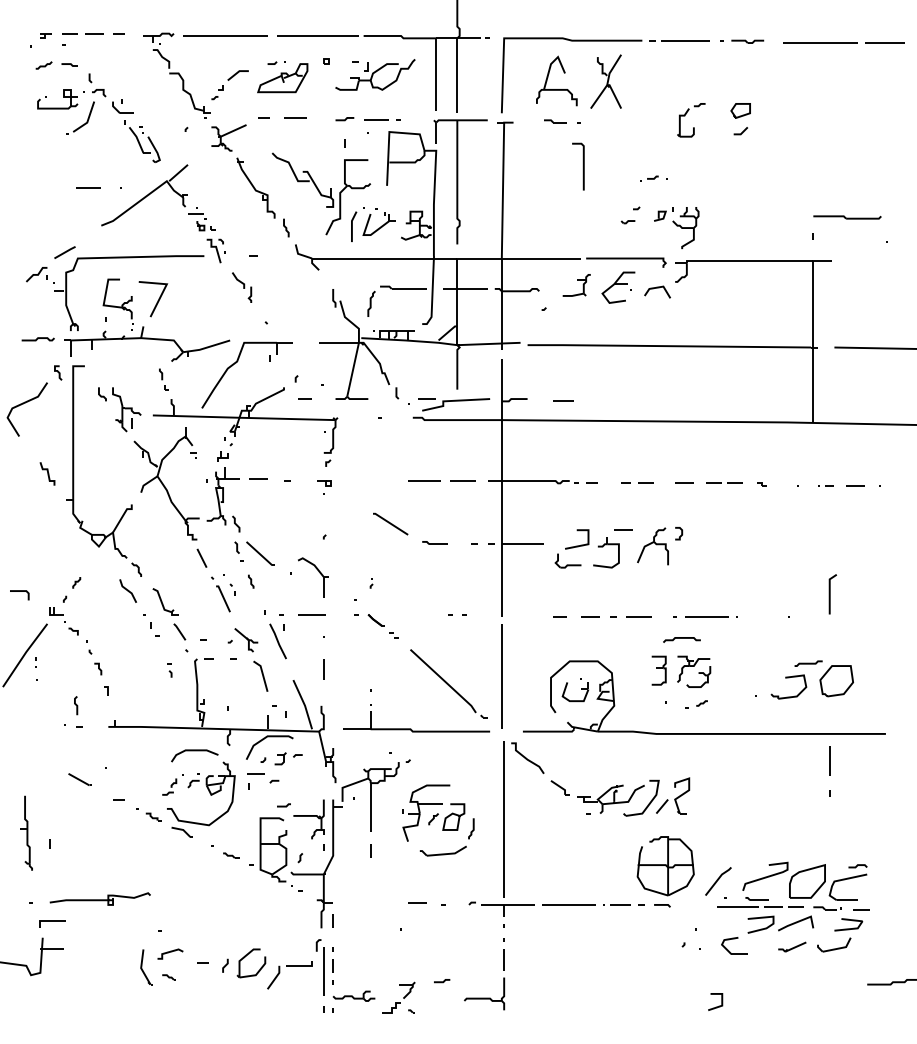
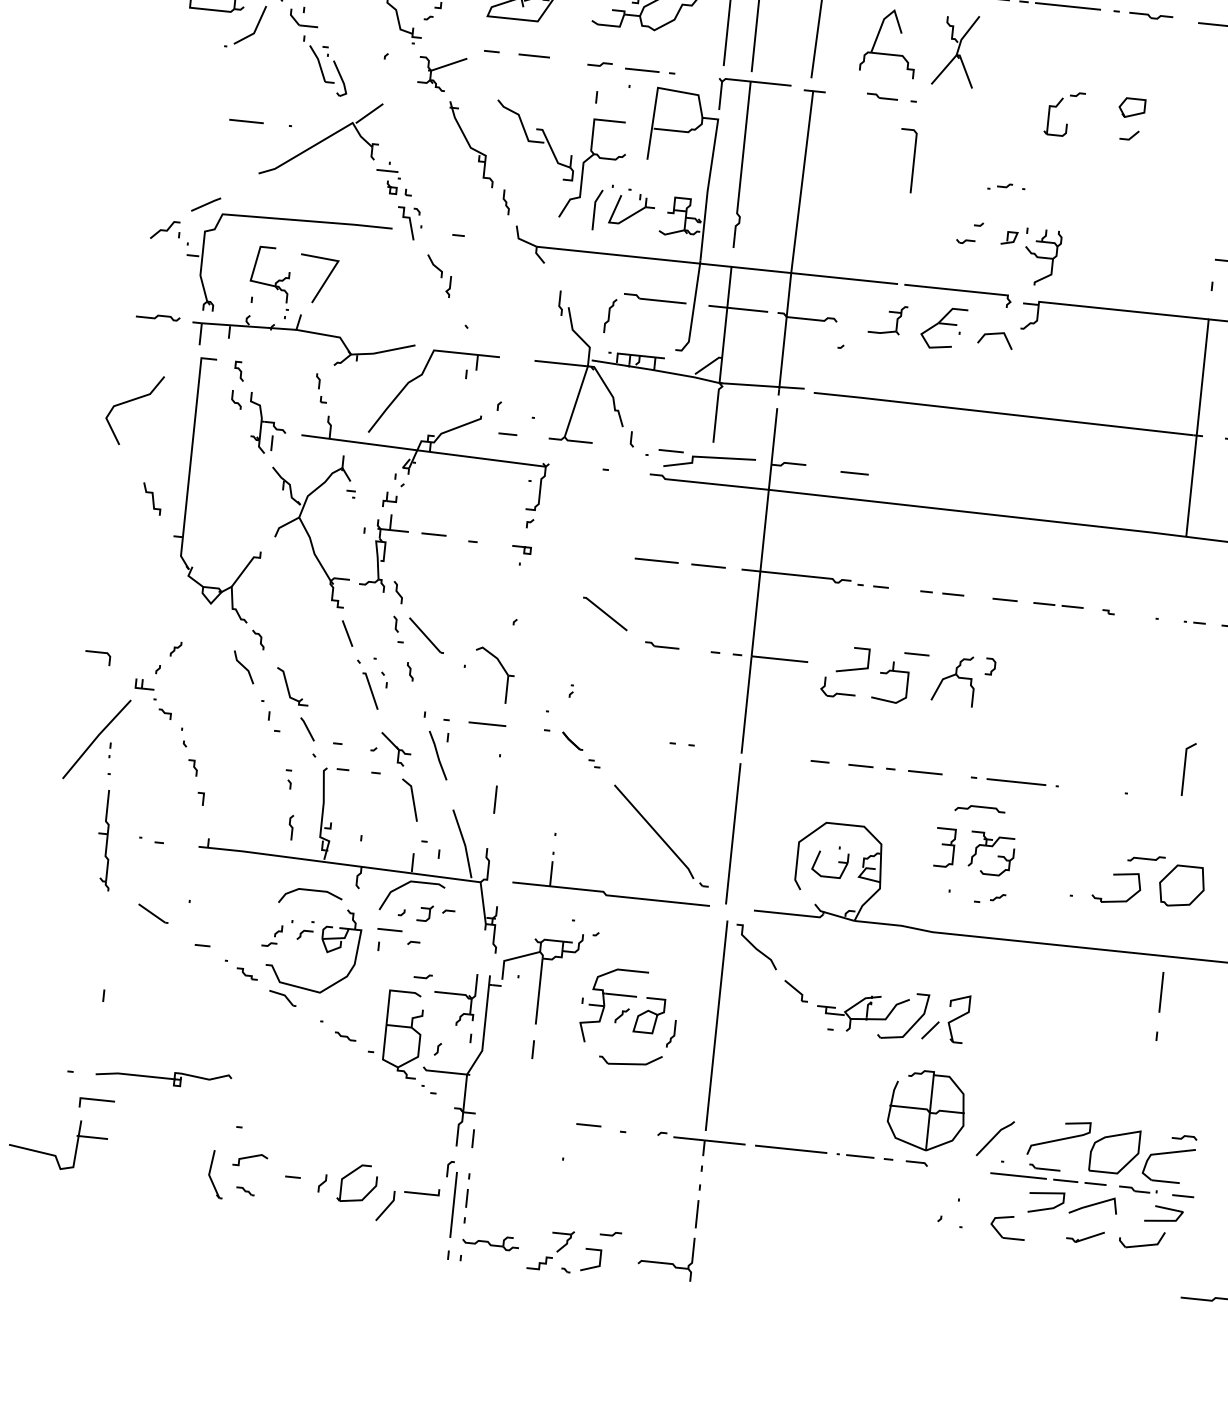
curve: (58, 372) -> (239, 370), moved
line: (76, 705) -> (291, 827), moved
part: (26, 832) -> (105, 839), moved
line: (716, 1006) -> (591, 1266), moved

